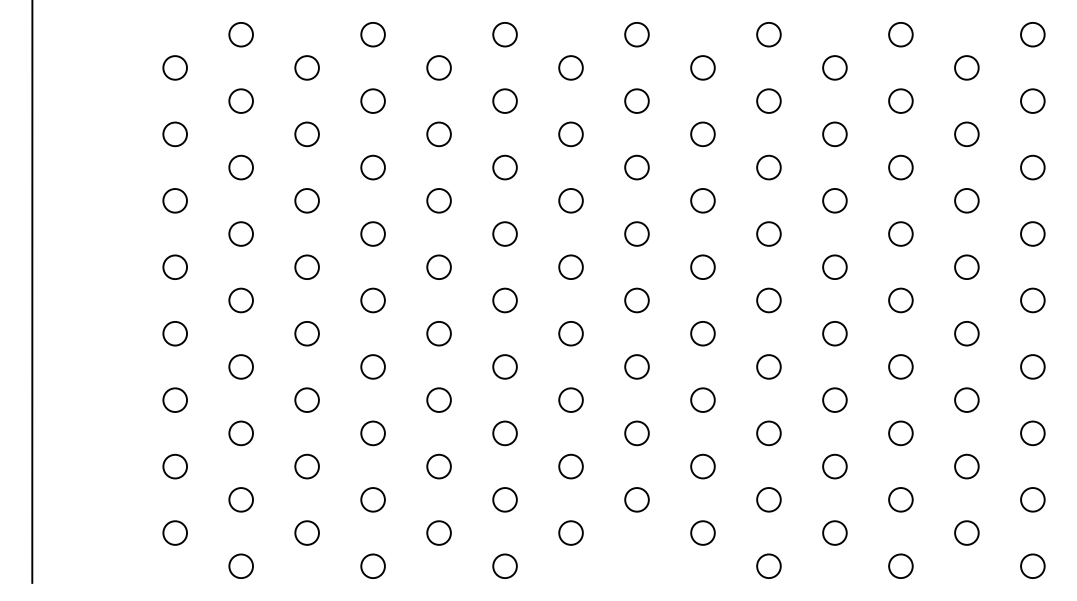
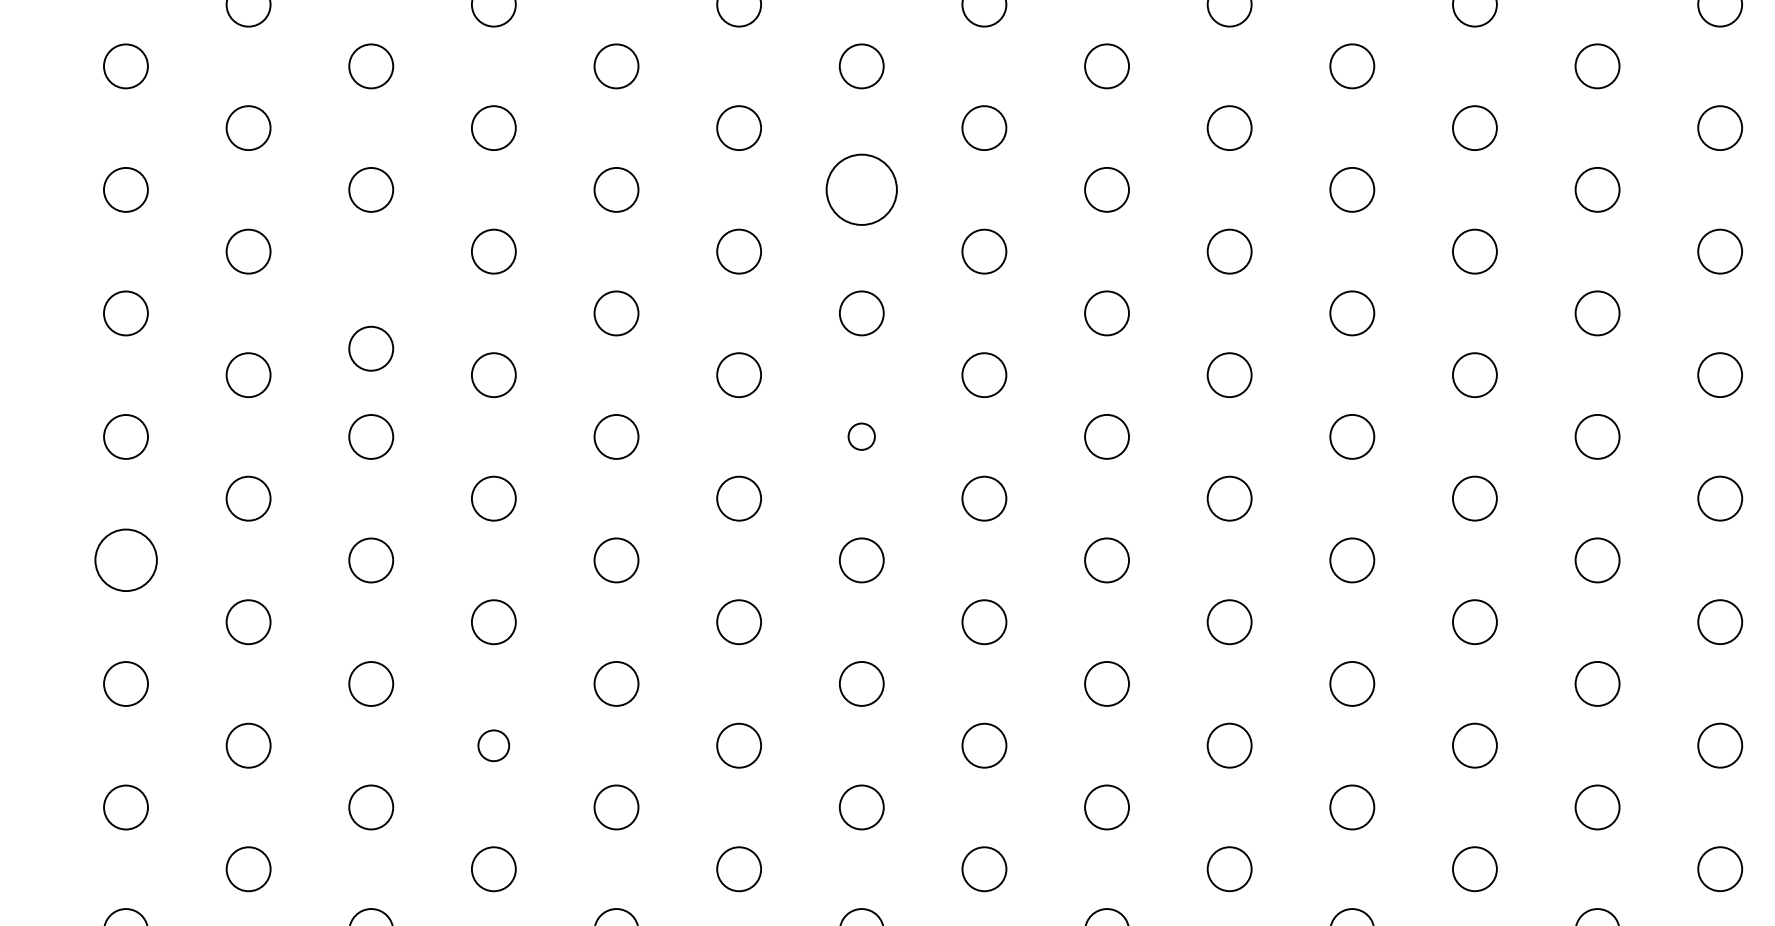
circle: (570, 134) -> (860, 190), size x1.6
circle: (306, 200) -> (370, 348), moved
circle: (570, 266) -> (860, 435), size x0.6
circle: (174, 333) -> (124, 560), size x1.4
circle: (372, 433) -> (492, 745), size x0.7

